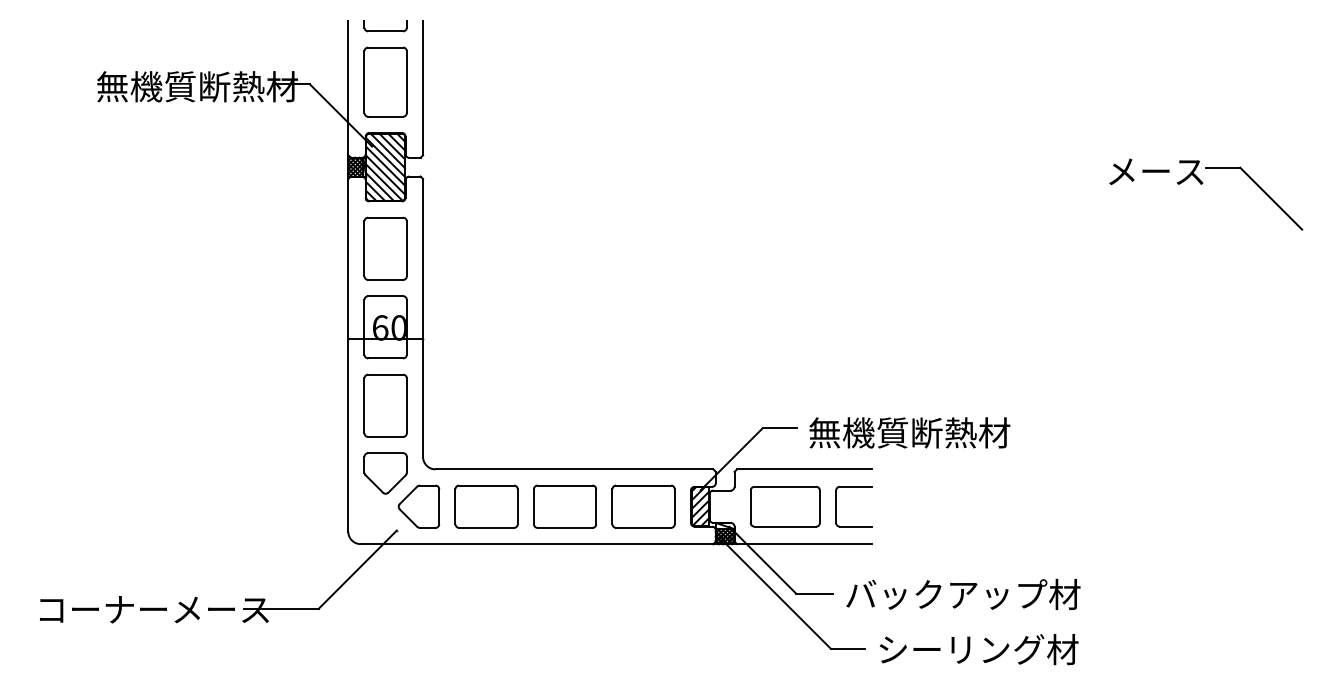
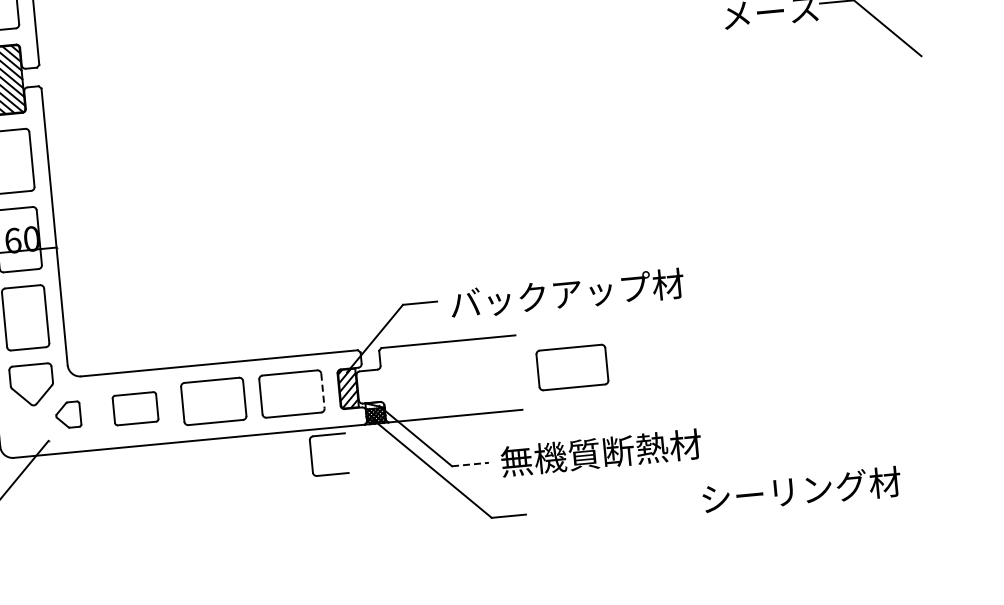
text: (926, 432) -> (566, 293), 無機質断熱材 -> バックアップ材
part: (418, 506) -> (67, 414), size x0.6
part: (486, 506) -> (135, 408), size x0.7
part: (784, 506) -> (571, 367), moved
part: (836, 506) -> (311, 456), moved
line: (674, 507) -> (322, 391), solid -> dashed
line: (814, 593) -> (470, 464), solid -> dashed
text: (962, 594) -> (617, 451), バックアップ材 -> 無機質断熱材
text: (978, 649) -> (801, 490), moved

